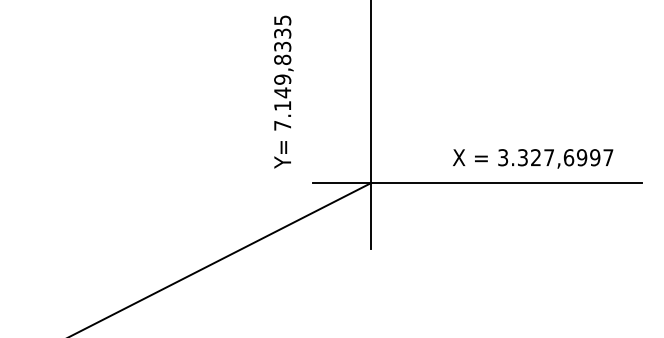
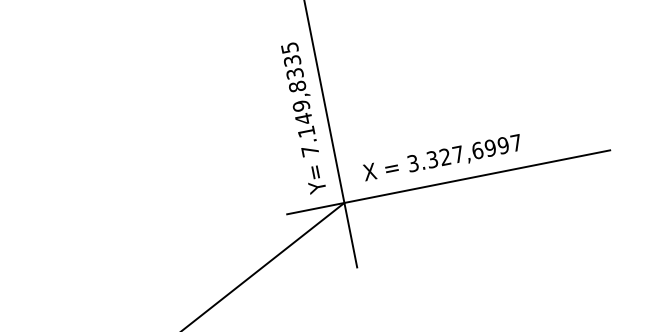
text: (283, 91) -> (304, 117), moved
text: (533, 158) -> (443, 158), moved

